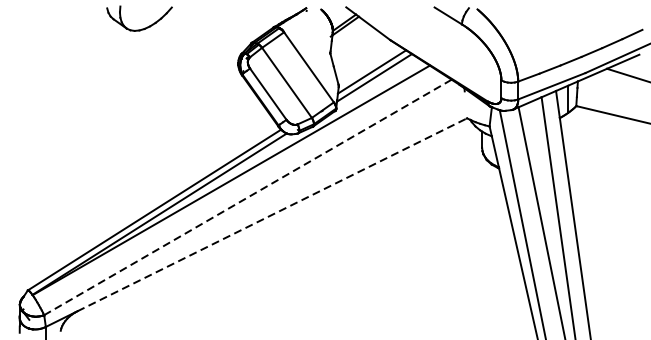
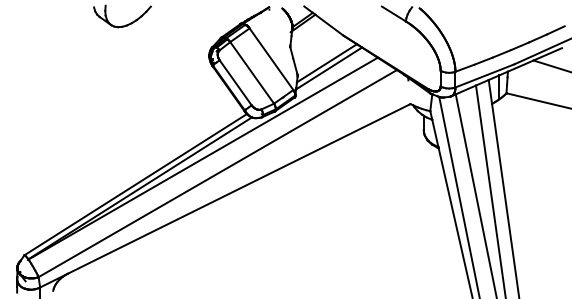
line: (247, 197) -> (217, 173), dashed -> solid
line: (272, 214) -> (239, 188), dashed -> solid

